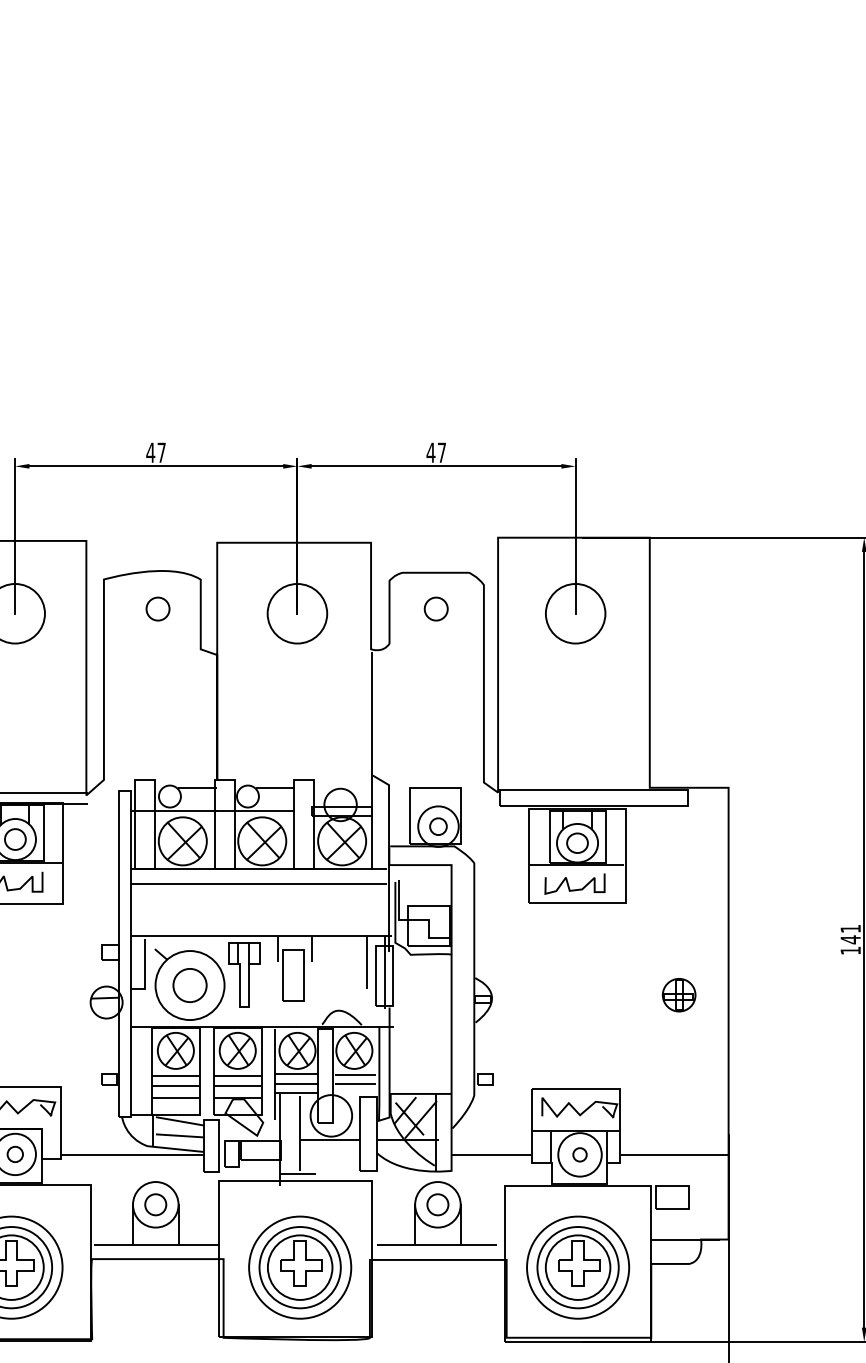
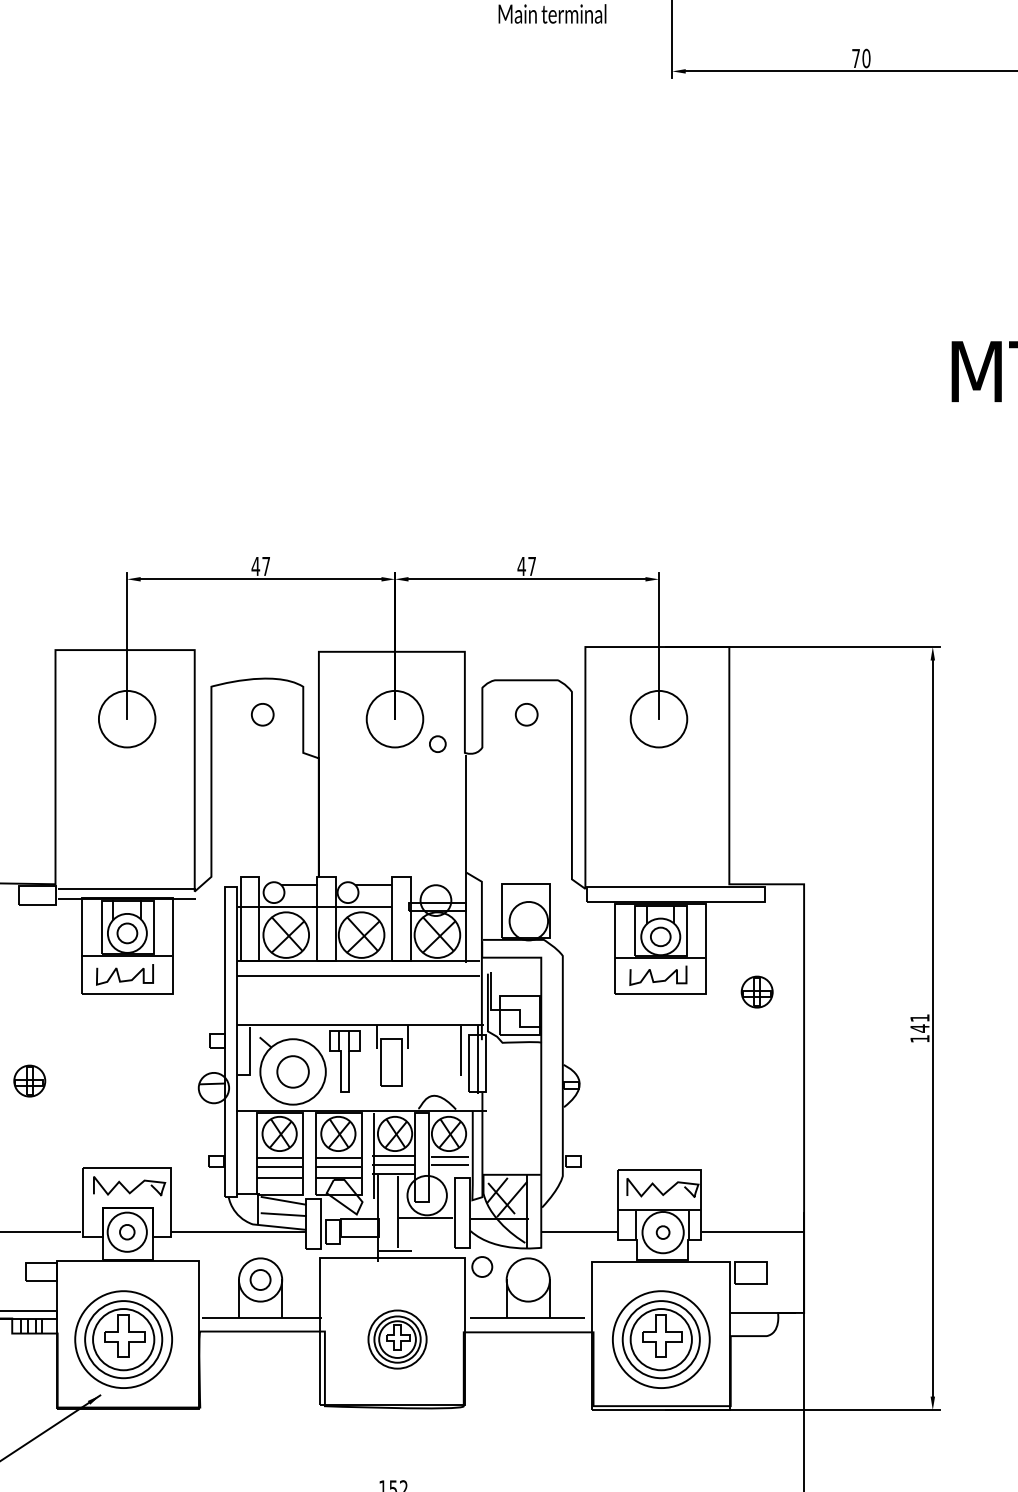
part: (438, 825) -> (437, 743), moved
part: (678, 994) -> (756, 991), moved
part: (438, 1204) -> (482, 1266), moved
part: (300, 1267) -> (397, 1339), size x0.6

